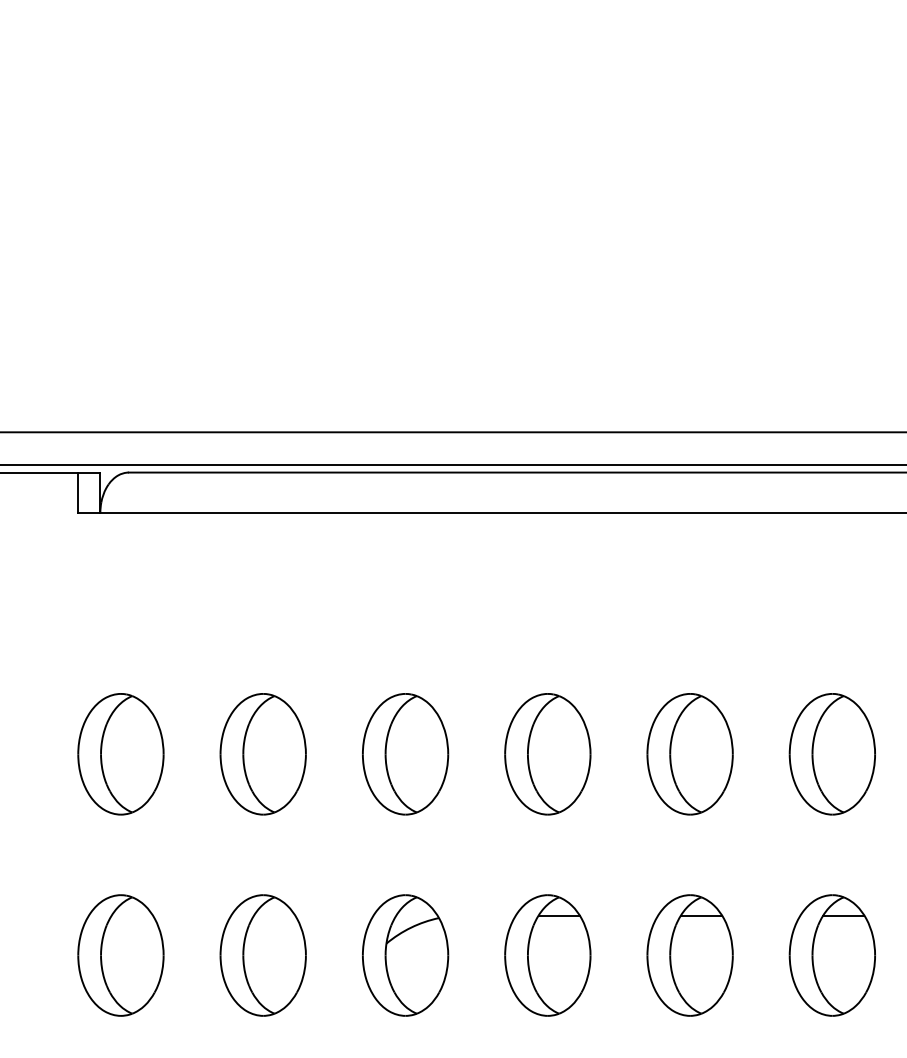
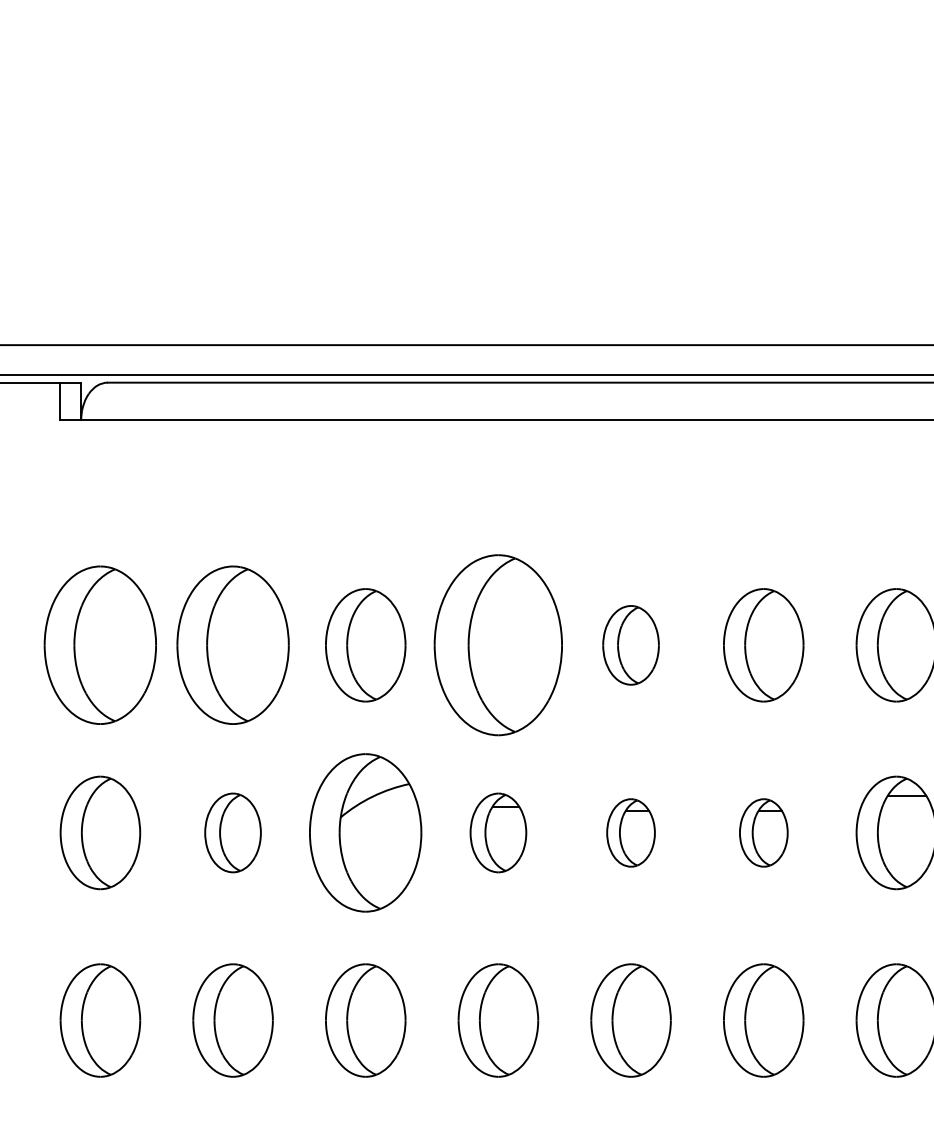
part: (121, 754) -> (100, 645), size x1.4
part: (262, 754) -> (232, 645), size x1.4
part: (547, 754) -> (498, 645), size x1.6
part: (689, 754) -> (630, 645), size x0.7
part: (262, 955) -> (232, 832), size x0.7
part: (405, 955) -> (365, 832), size x1.4
part: (547, 955) -> (498, 832), size x0.7
part: (689, 955) -> (630, 832), size x0.6
part: (832, 955) -> (763, 832), size x0.6

